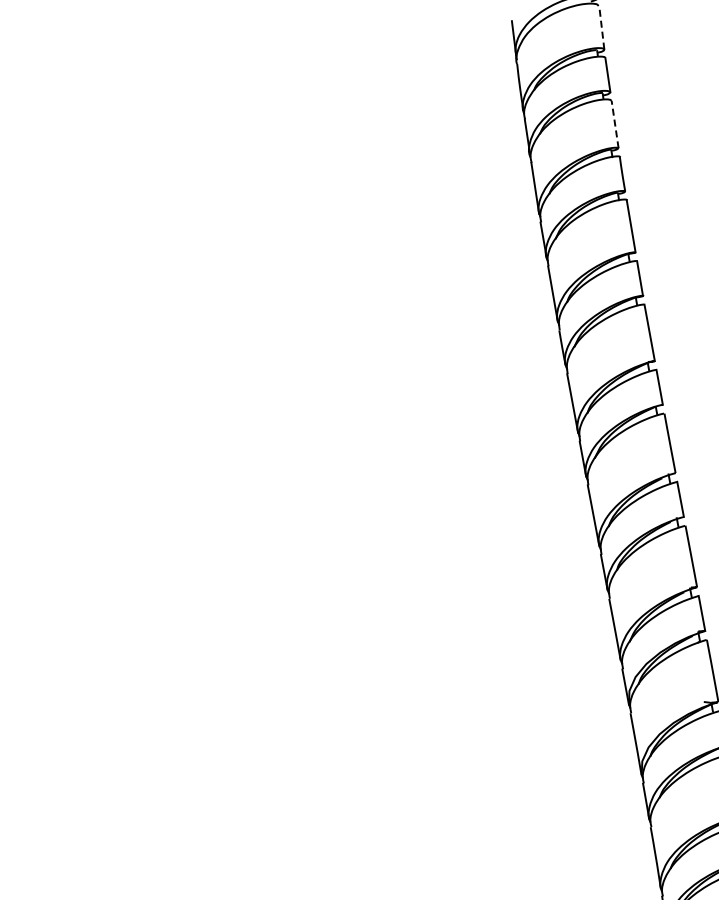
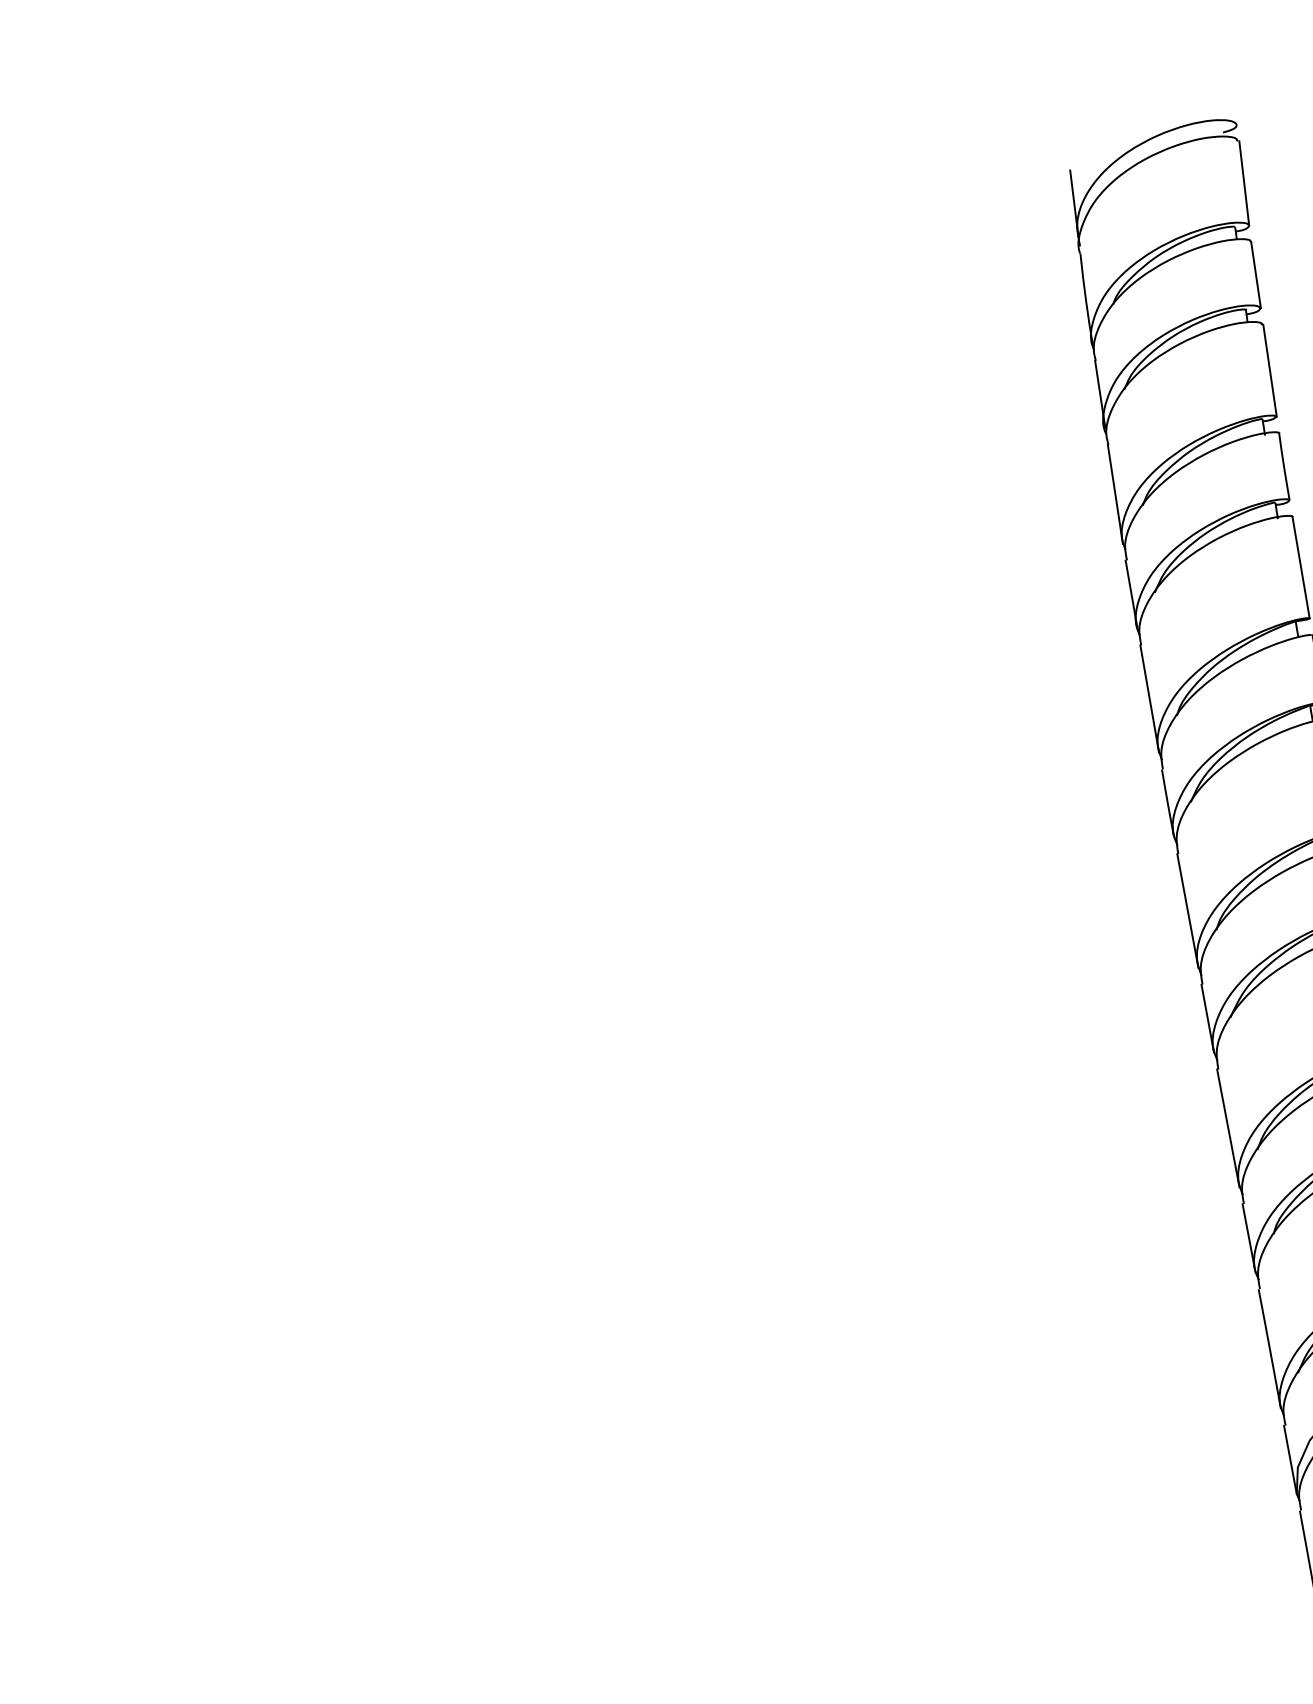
line: (601, 27) -> (1243, 182), dashed -> solid
line: (615, 124) -> (1270, 370), dashed -> solid

